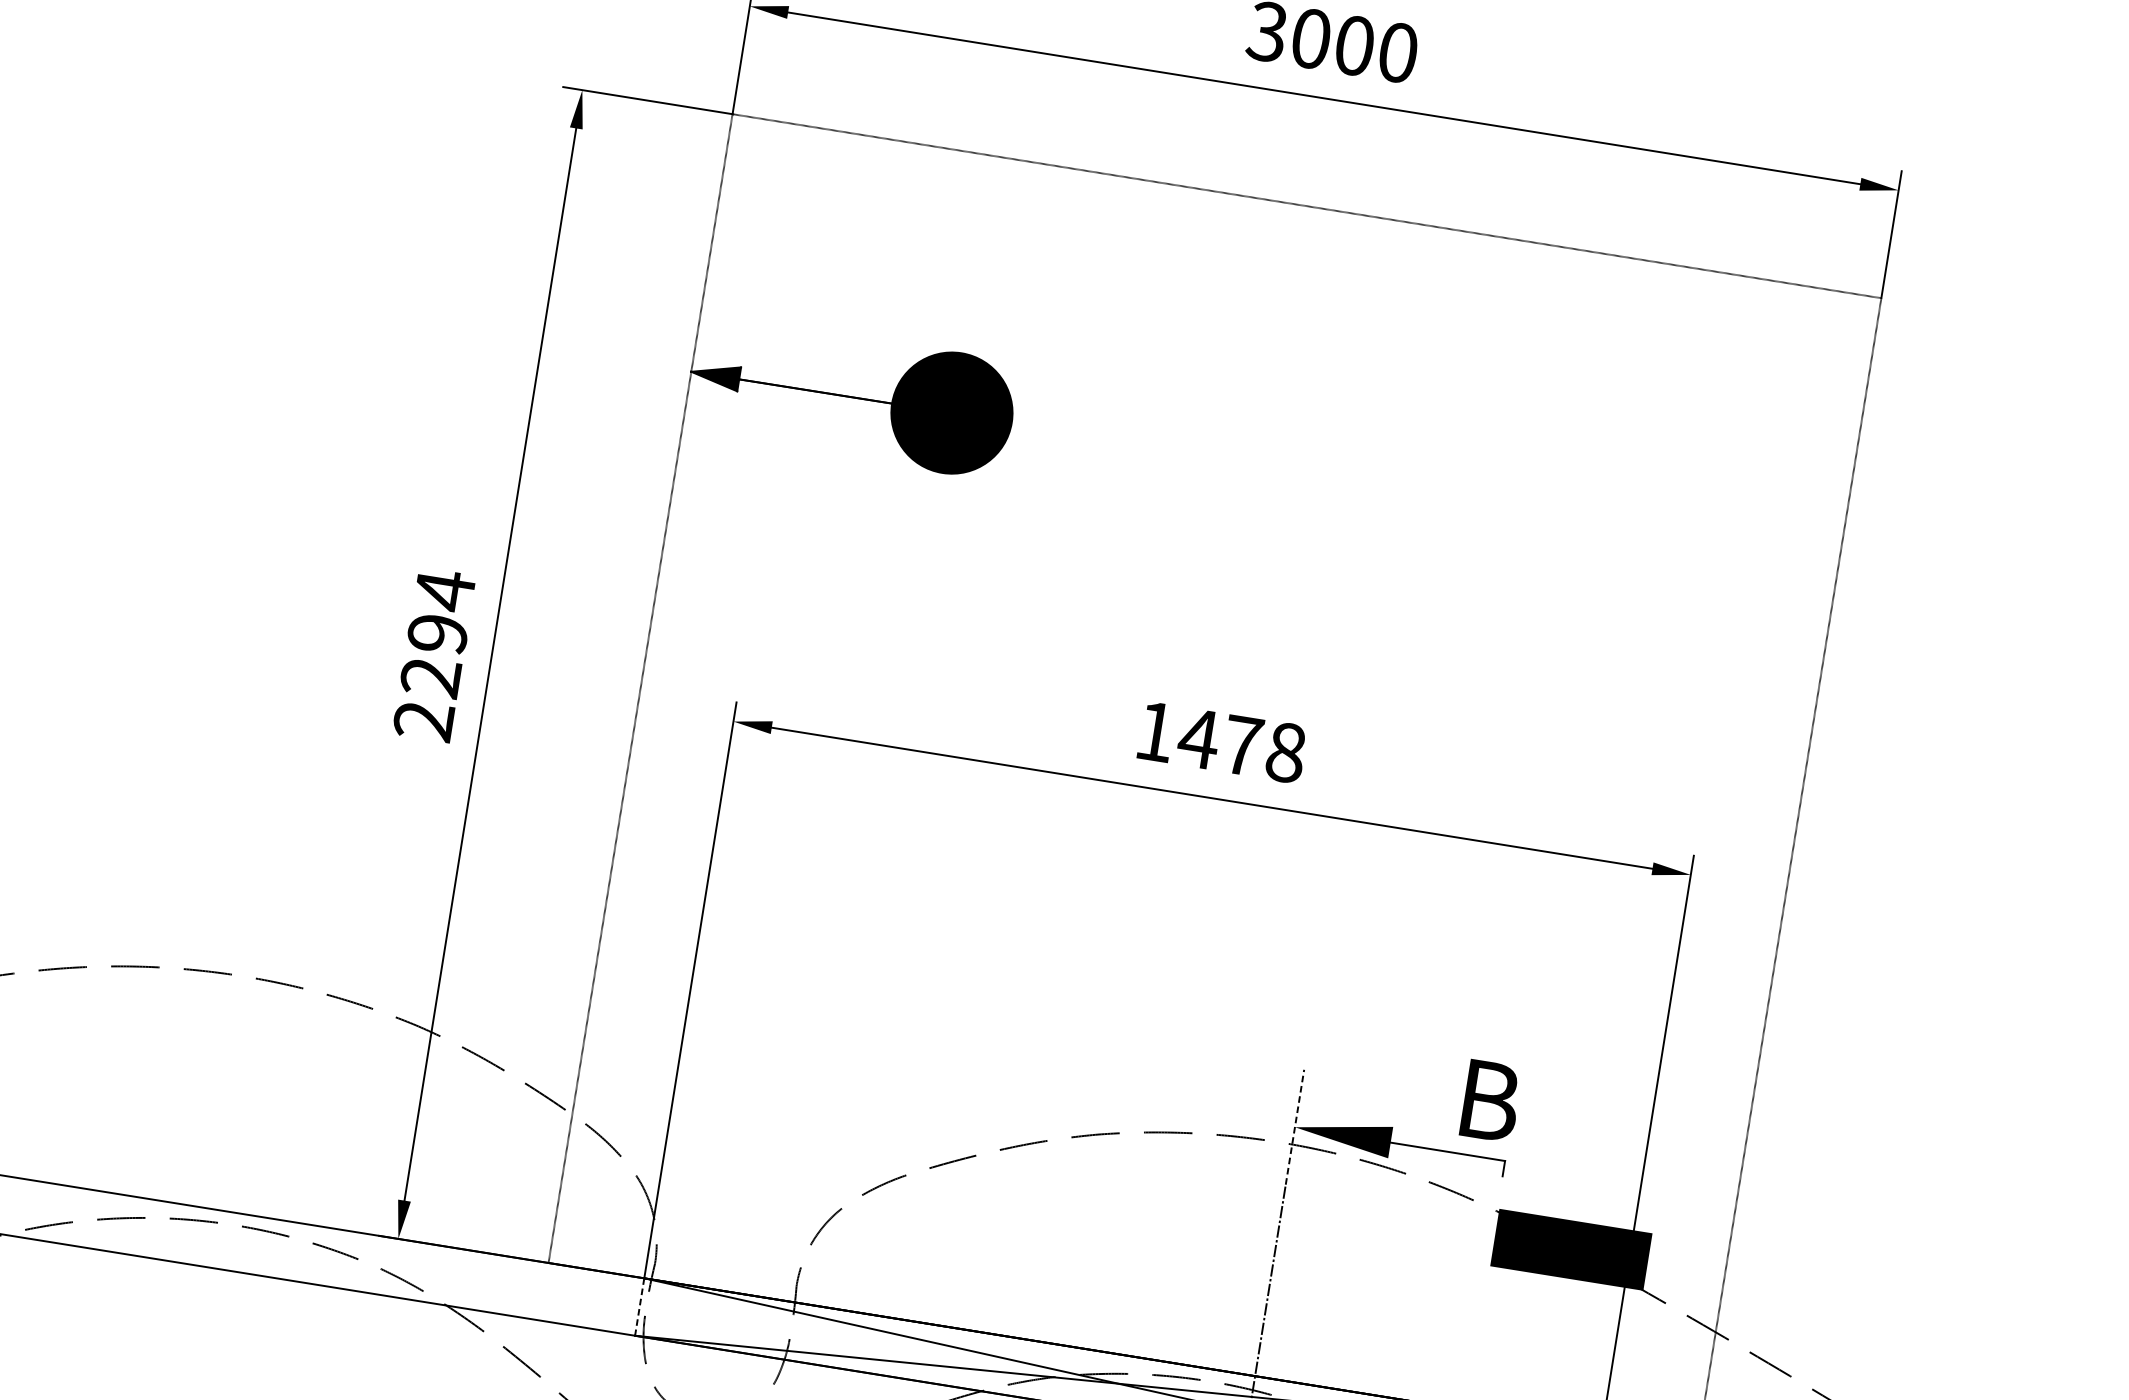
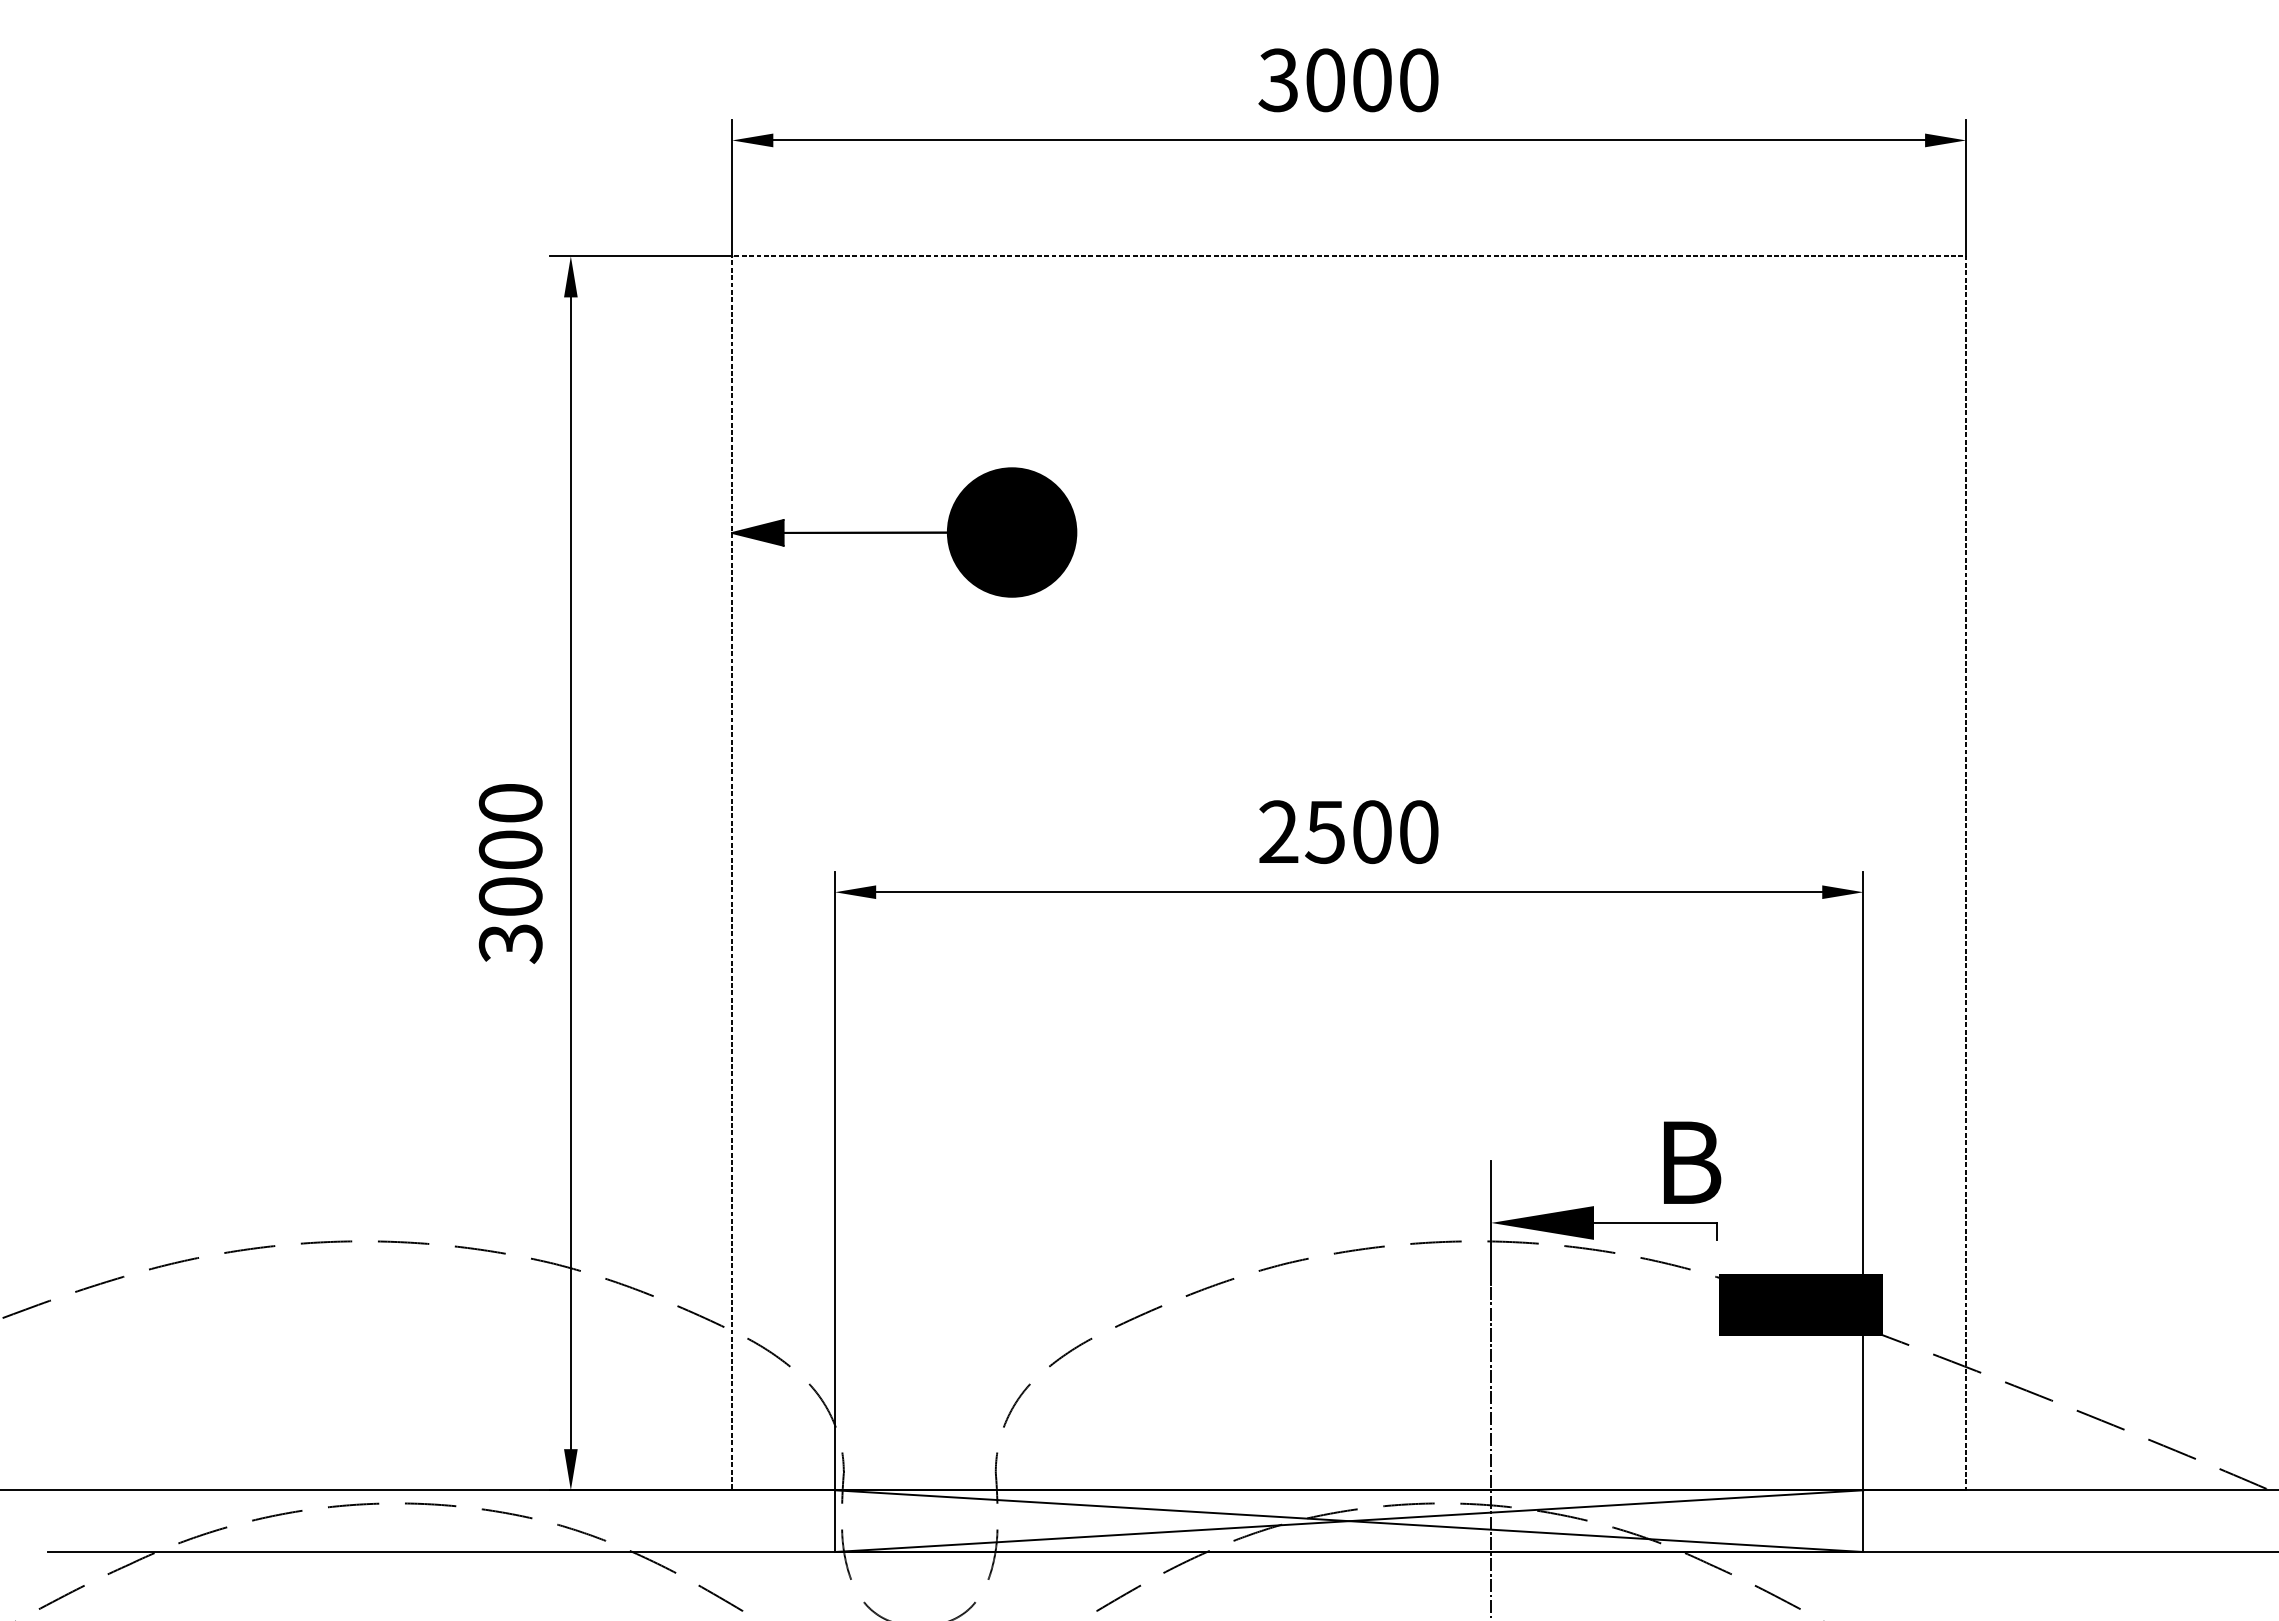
text: (434, 654) -> (510, 872), 2294 -> 3000
text: (1220, 742) -> (1348, 832), 1478 -> 2500
line: (1295, 1126) -> (1491, 1222), dashed -> solid
line: (640, 1307) -> (835, 1521), dashed -> solid

